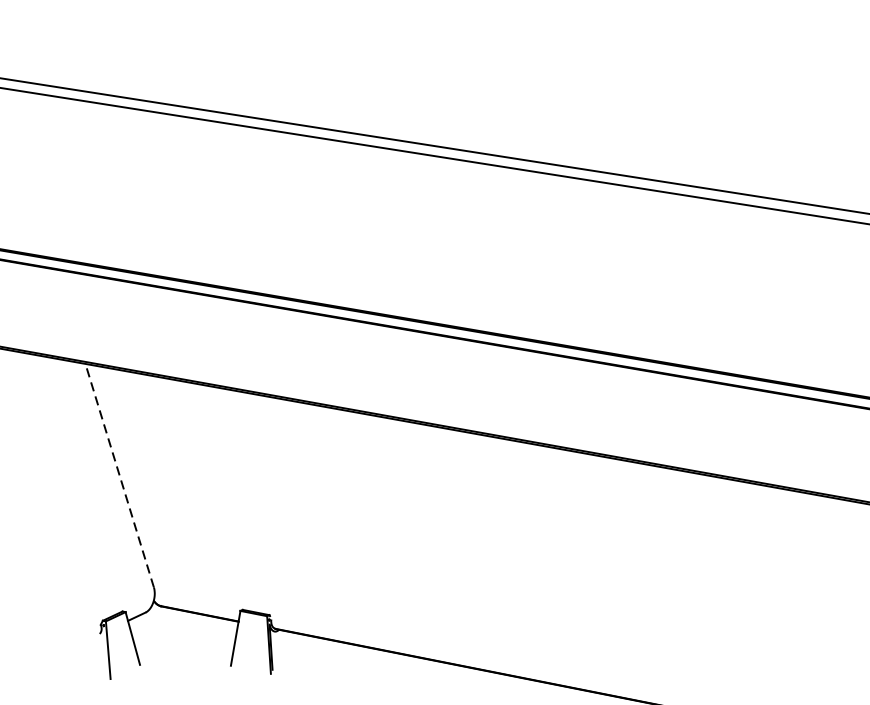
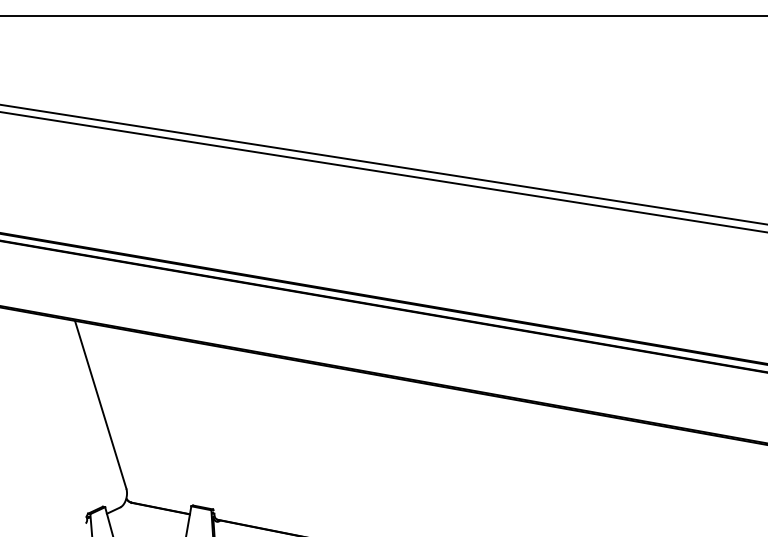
line: (119, 475) -> (100, 404), dashed -> solid

